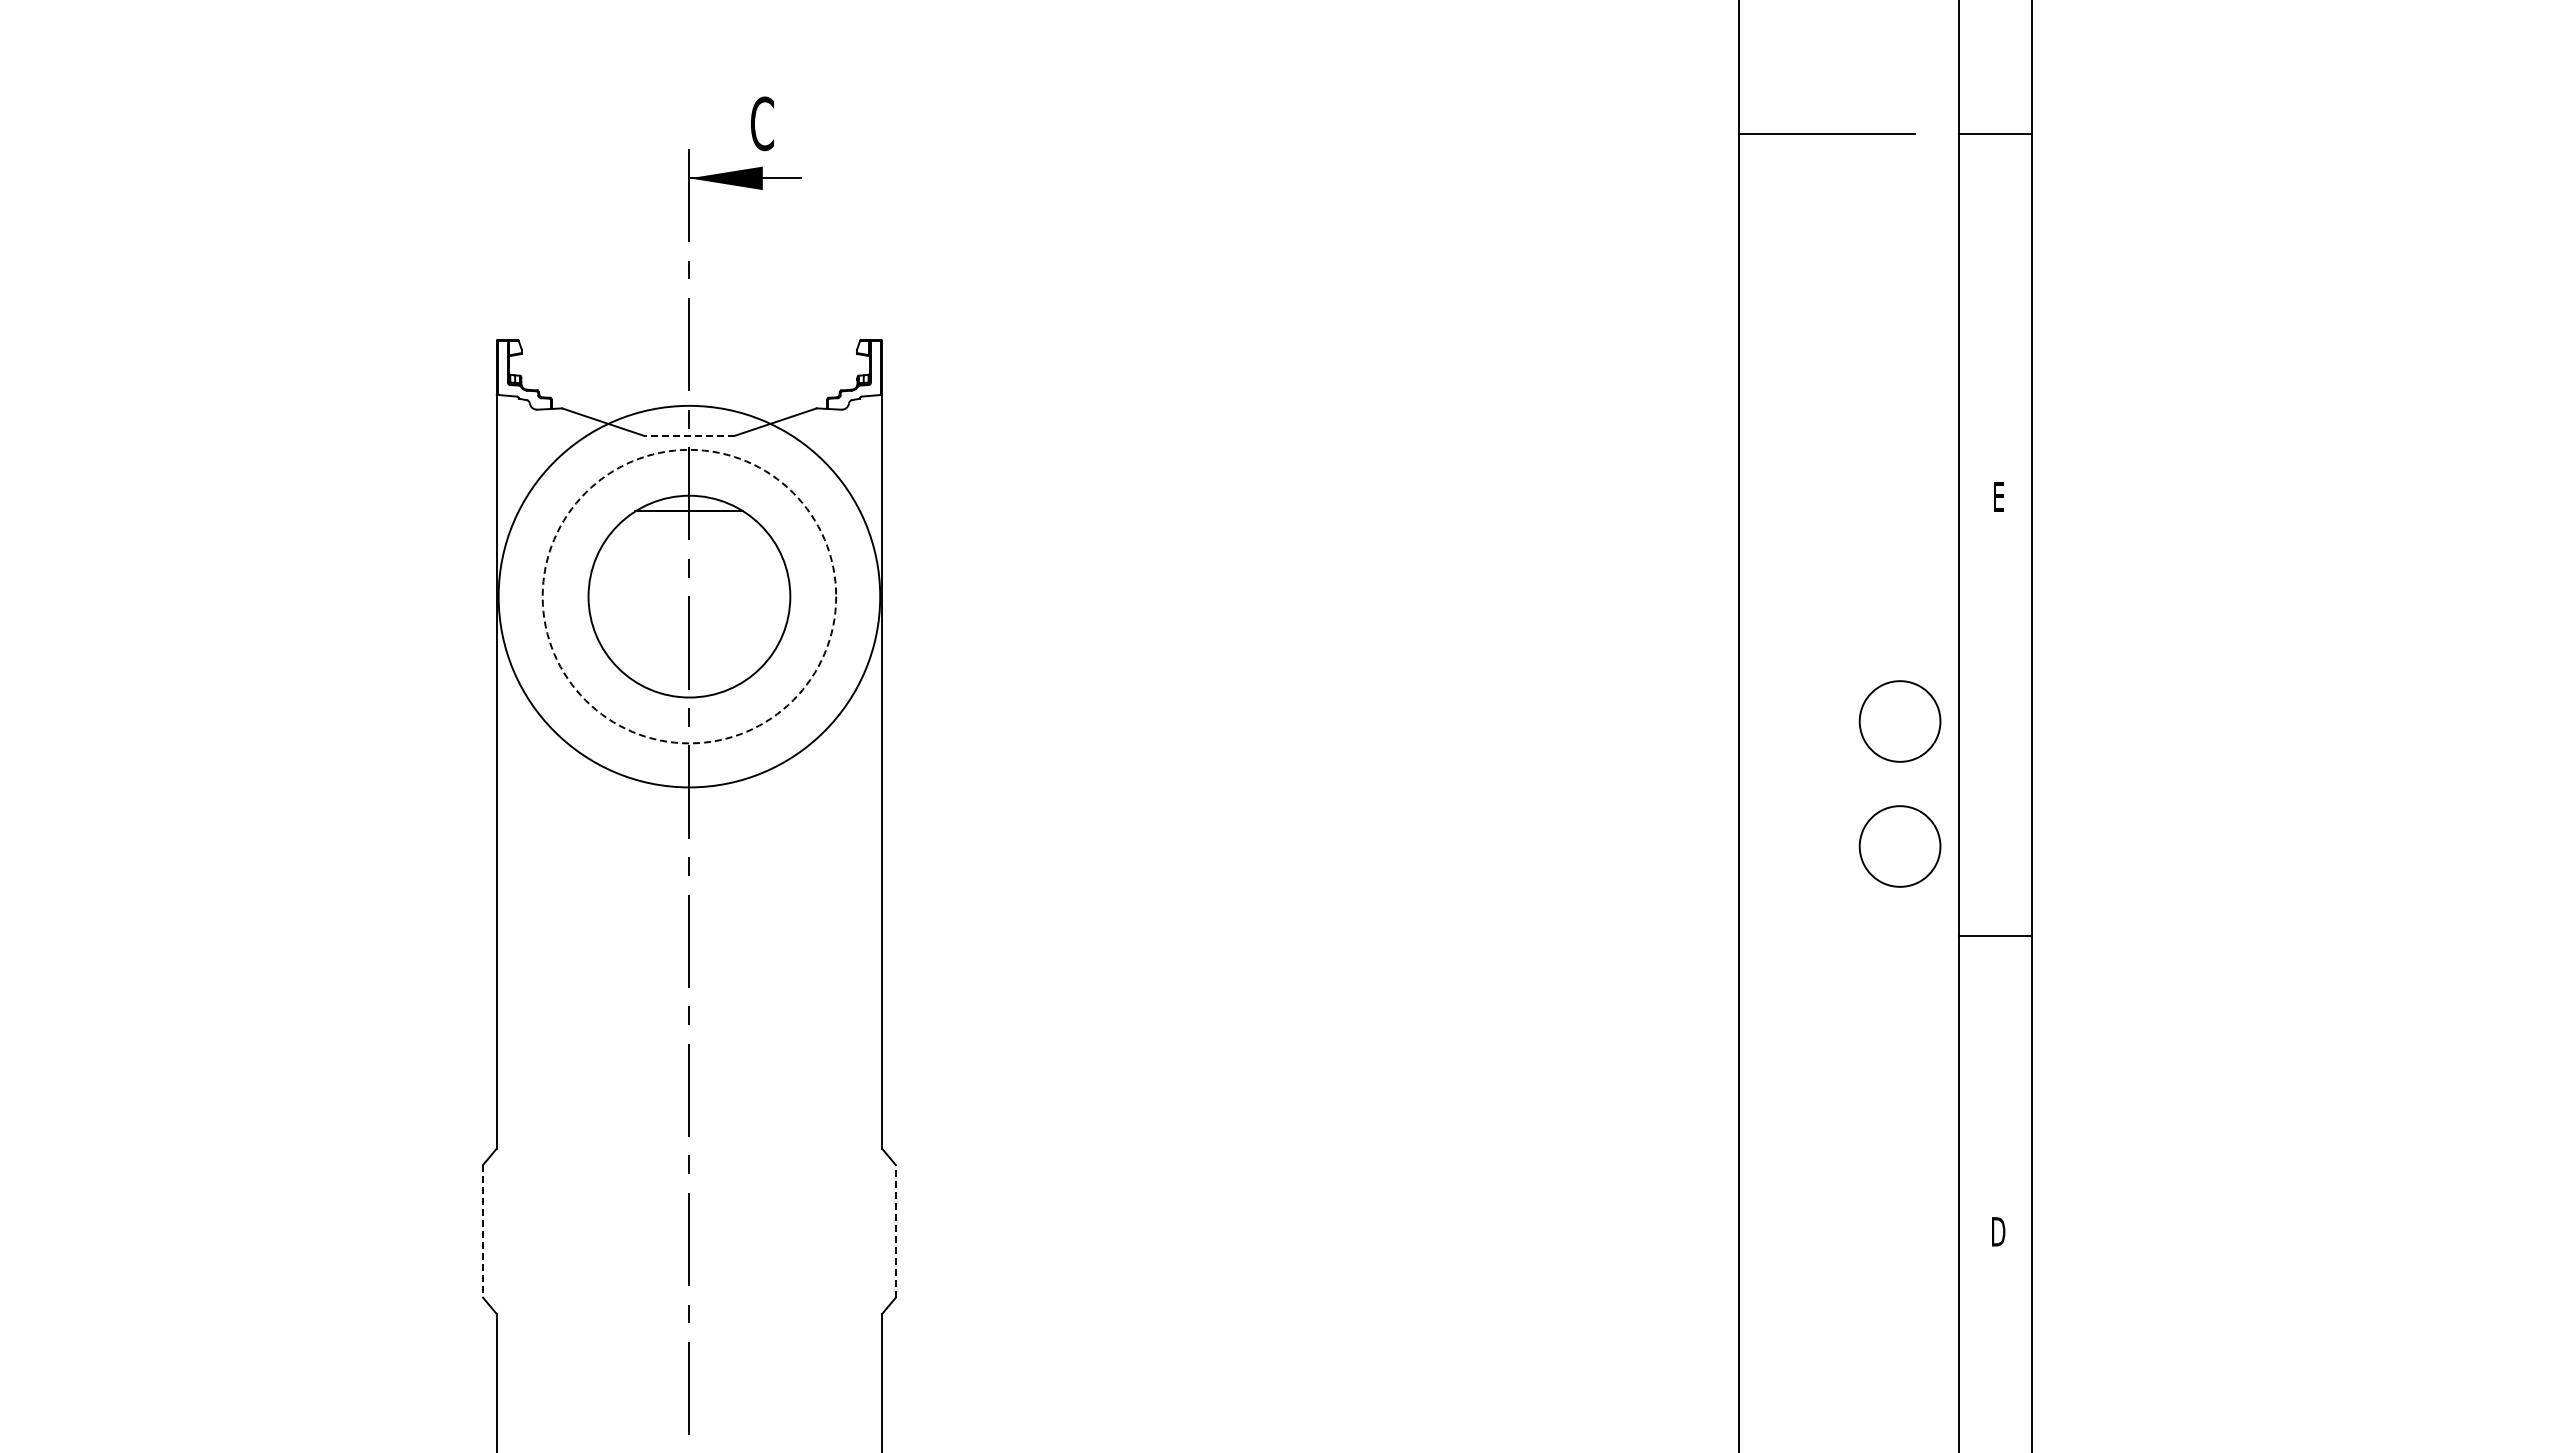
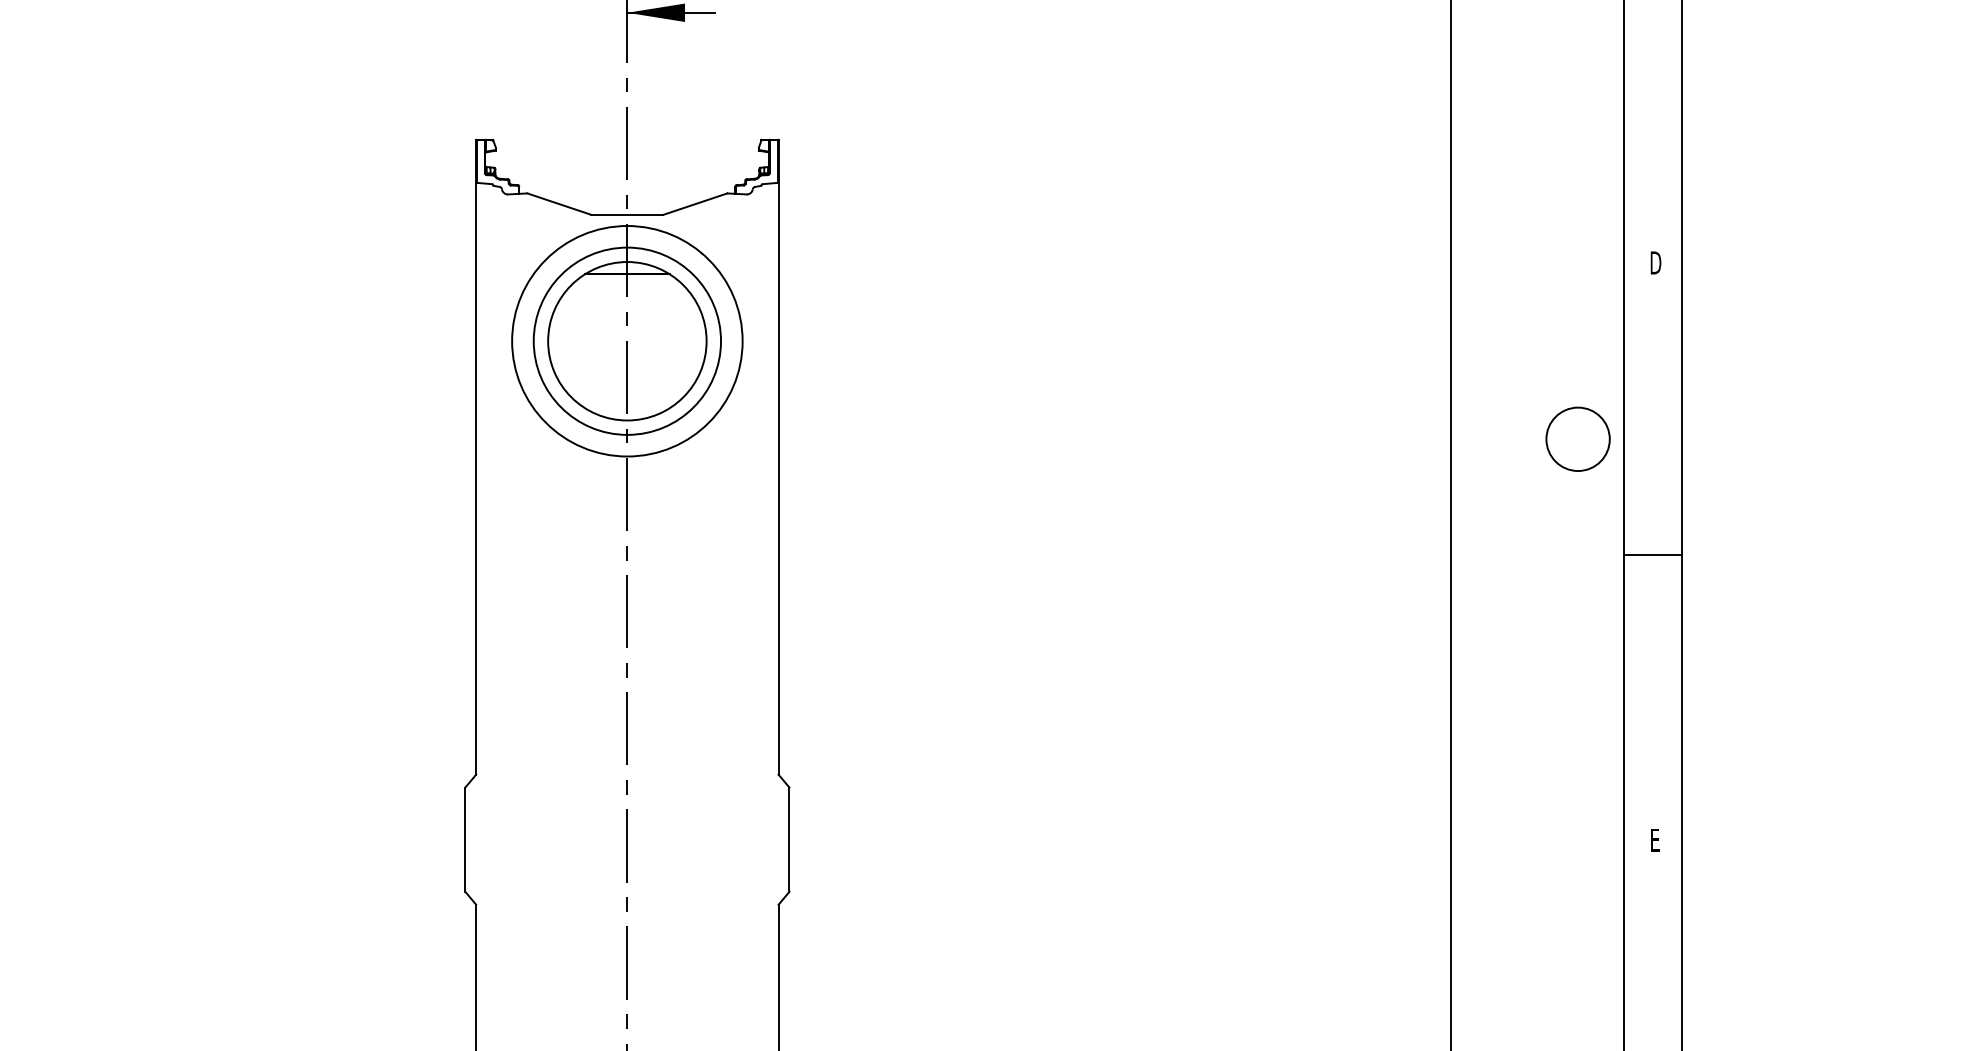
line: (689, 435) -> (627, 214), dashed -> solid
text: (1998, 496) -> (1655, 262), E -> D
circle: (689, 596) -> (627, 341), dashed -> solid
circle: (689, 596) -> (627, 341), size x0.62
circle: (1899, 846) -> (1577, 537), removed
line: (1995, 936) -> (1653, 554), moved
line: (895, 1230) -> (789, 839), dashed -> solid
line: (483, 1231) -> (465, 839), dashed -> solid
text: (1998, 1231) -> (1655, 839), D -> E

